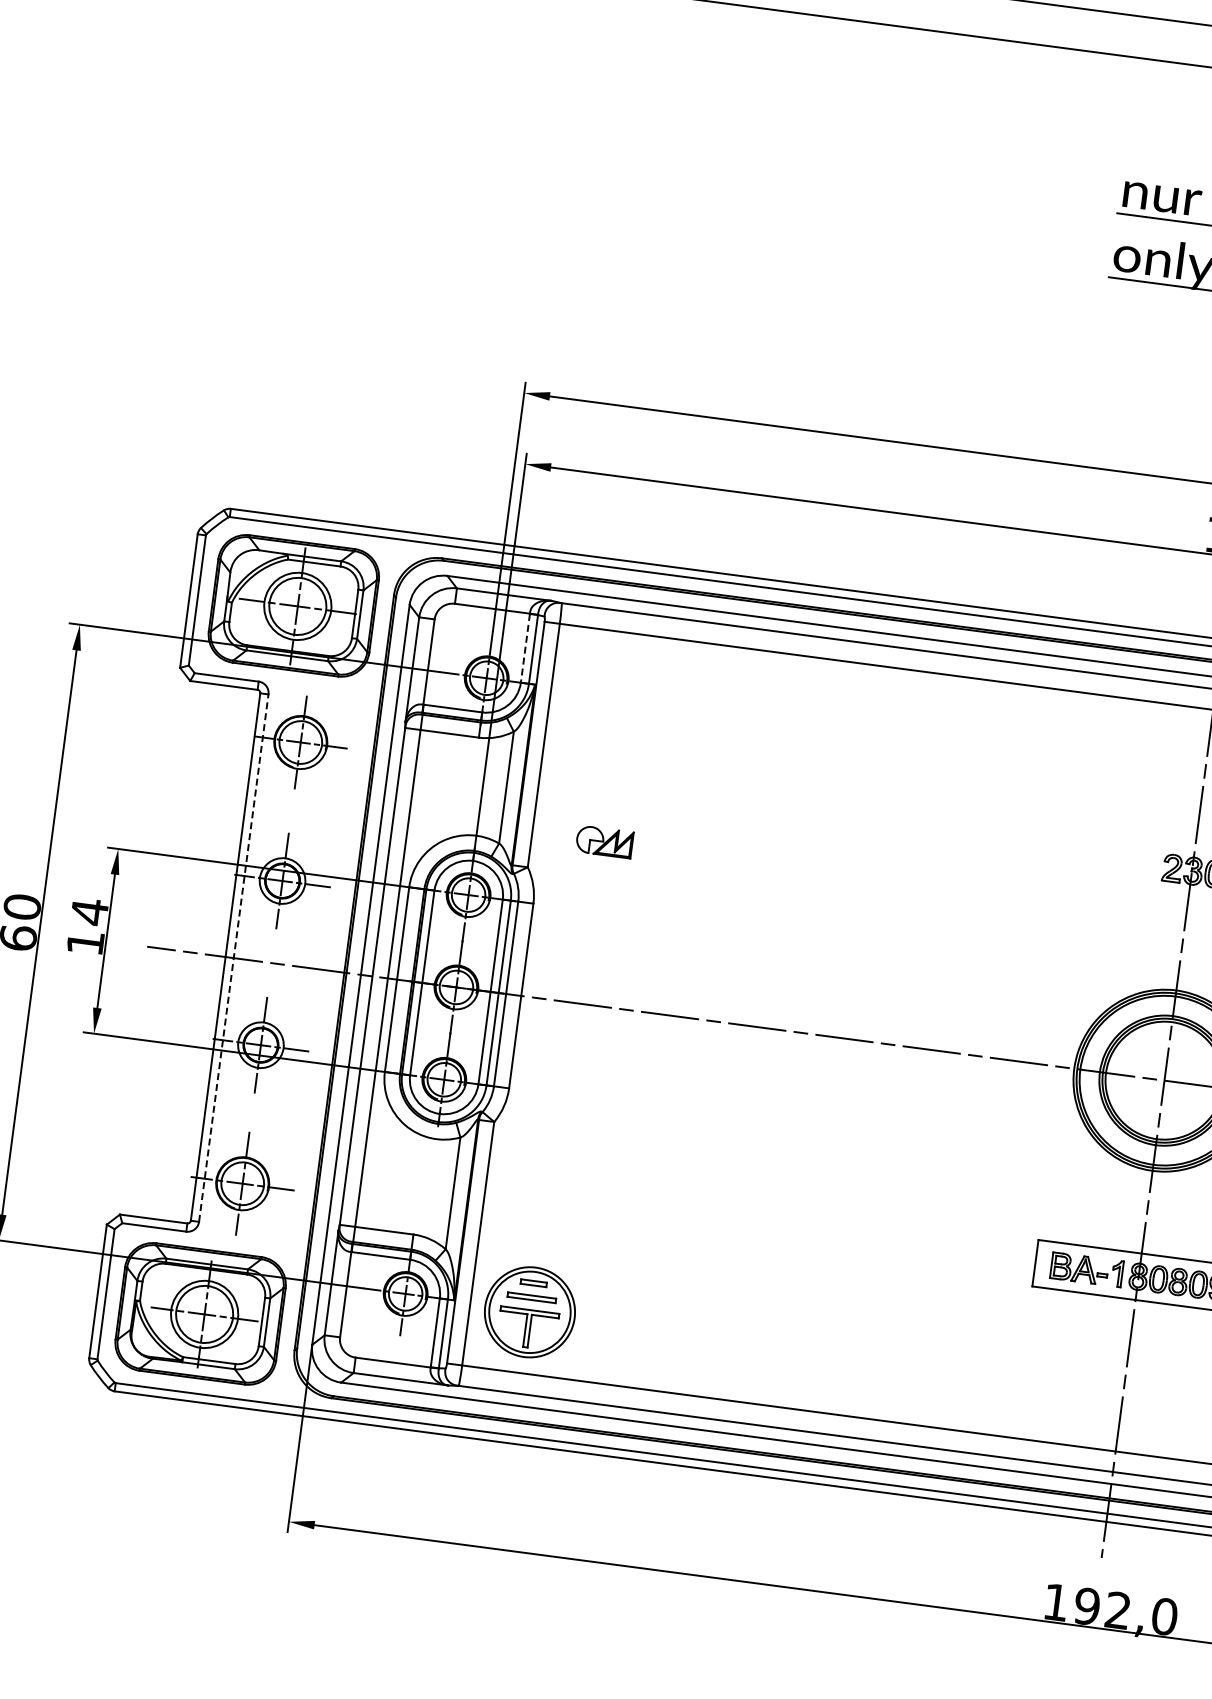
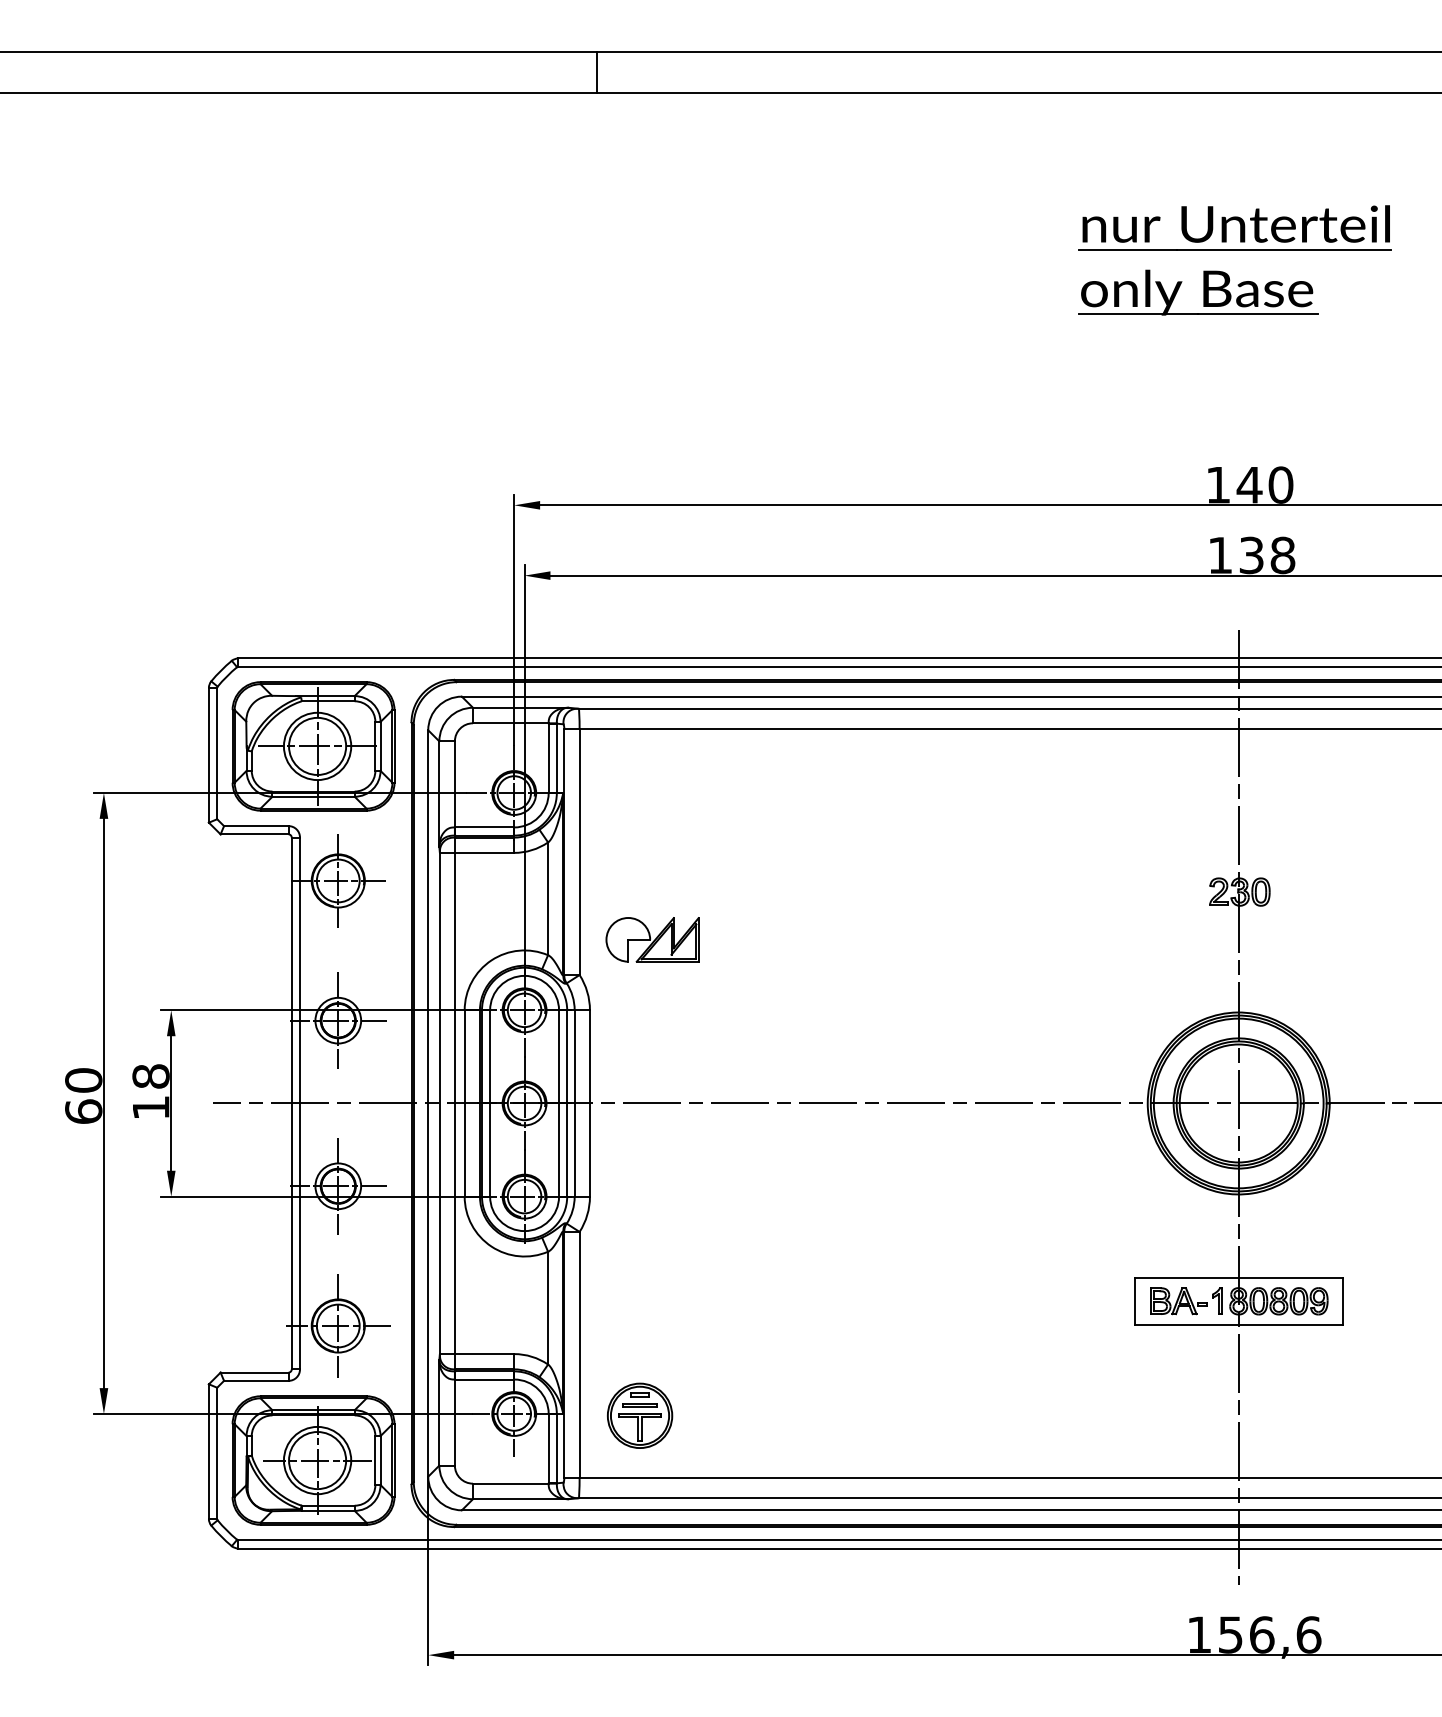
line: (525, 648) -> (548, 758), dashed -> solid
part: (604, 841) -> (652, 939), size x1.67
text: (89, 911) -> (150, 1076), 14 -> 18
line: (234, 958) -> (300, 1103), dashed -> solid
part: (530, 1311) -> (640, 1415), size x0.71
text: (1125, 1611) -> (1269, 1634), 192,0 -> 156,6

